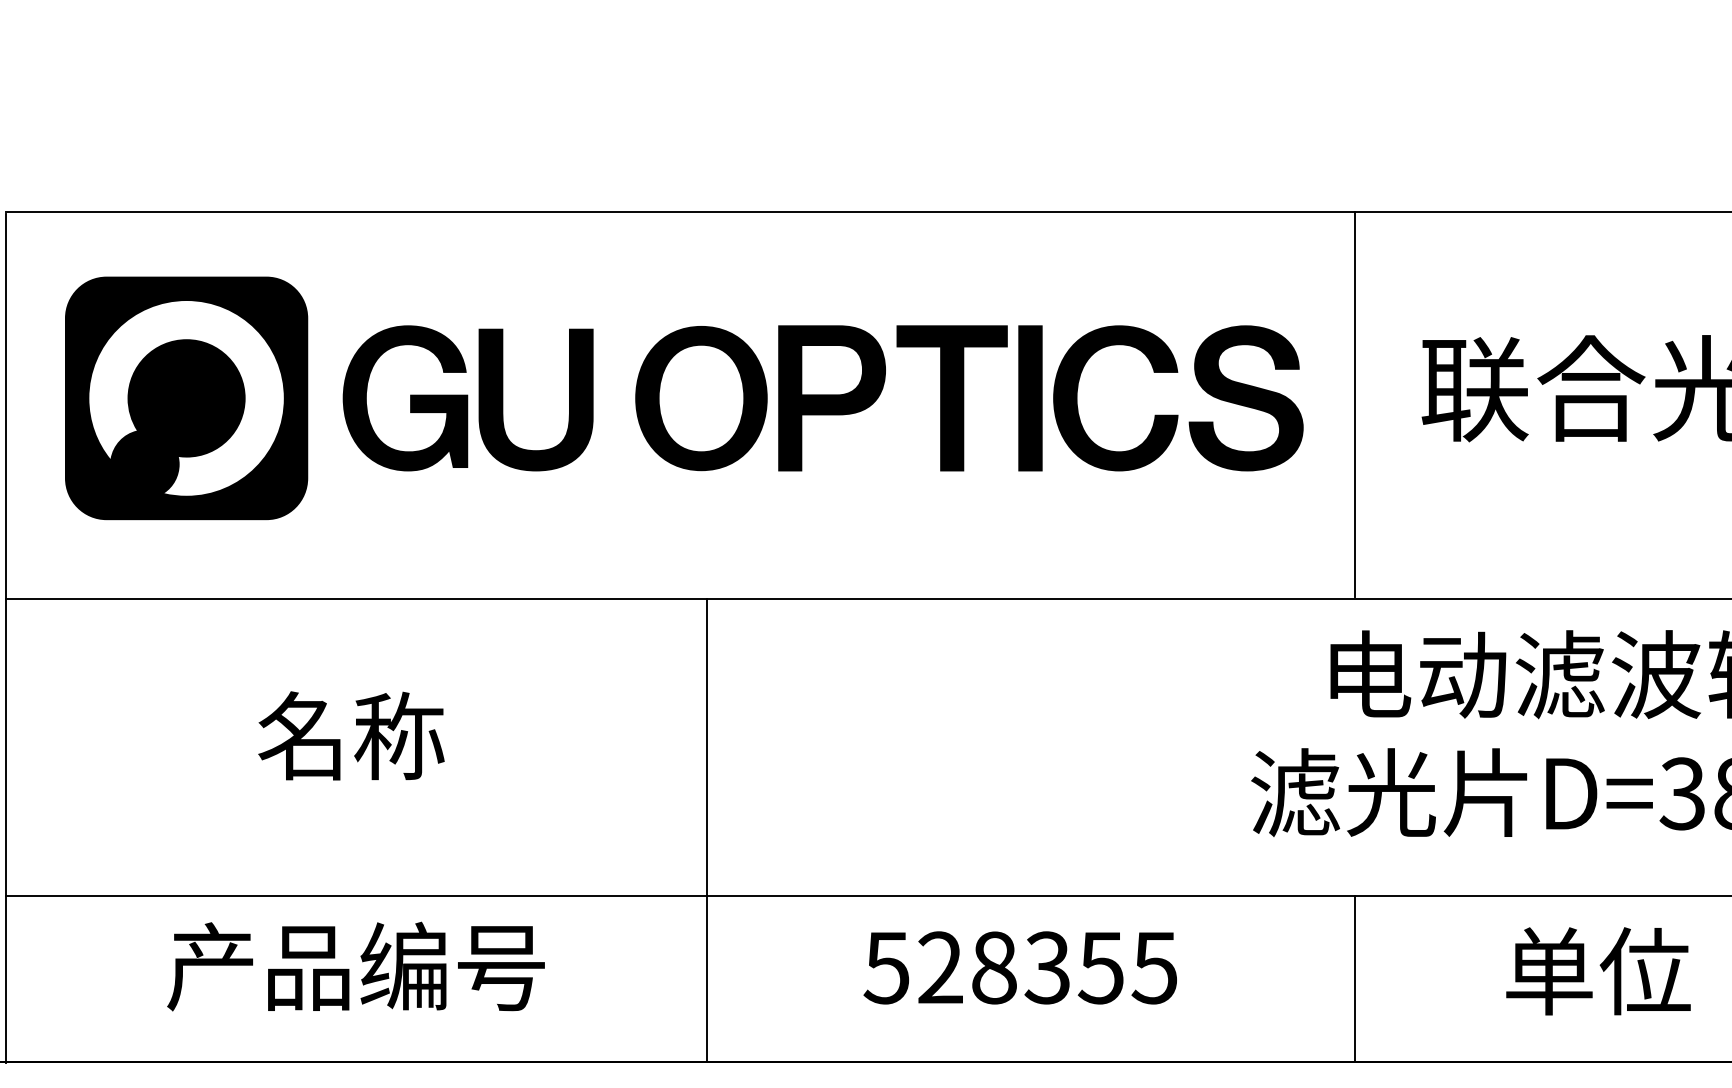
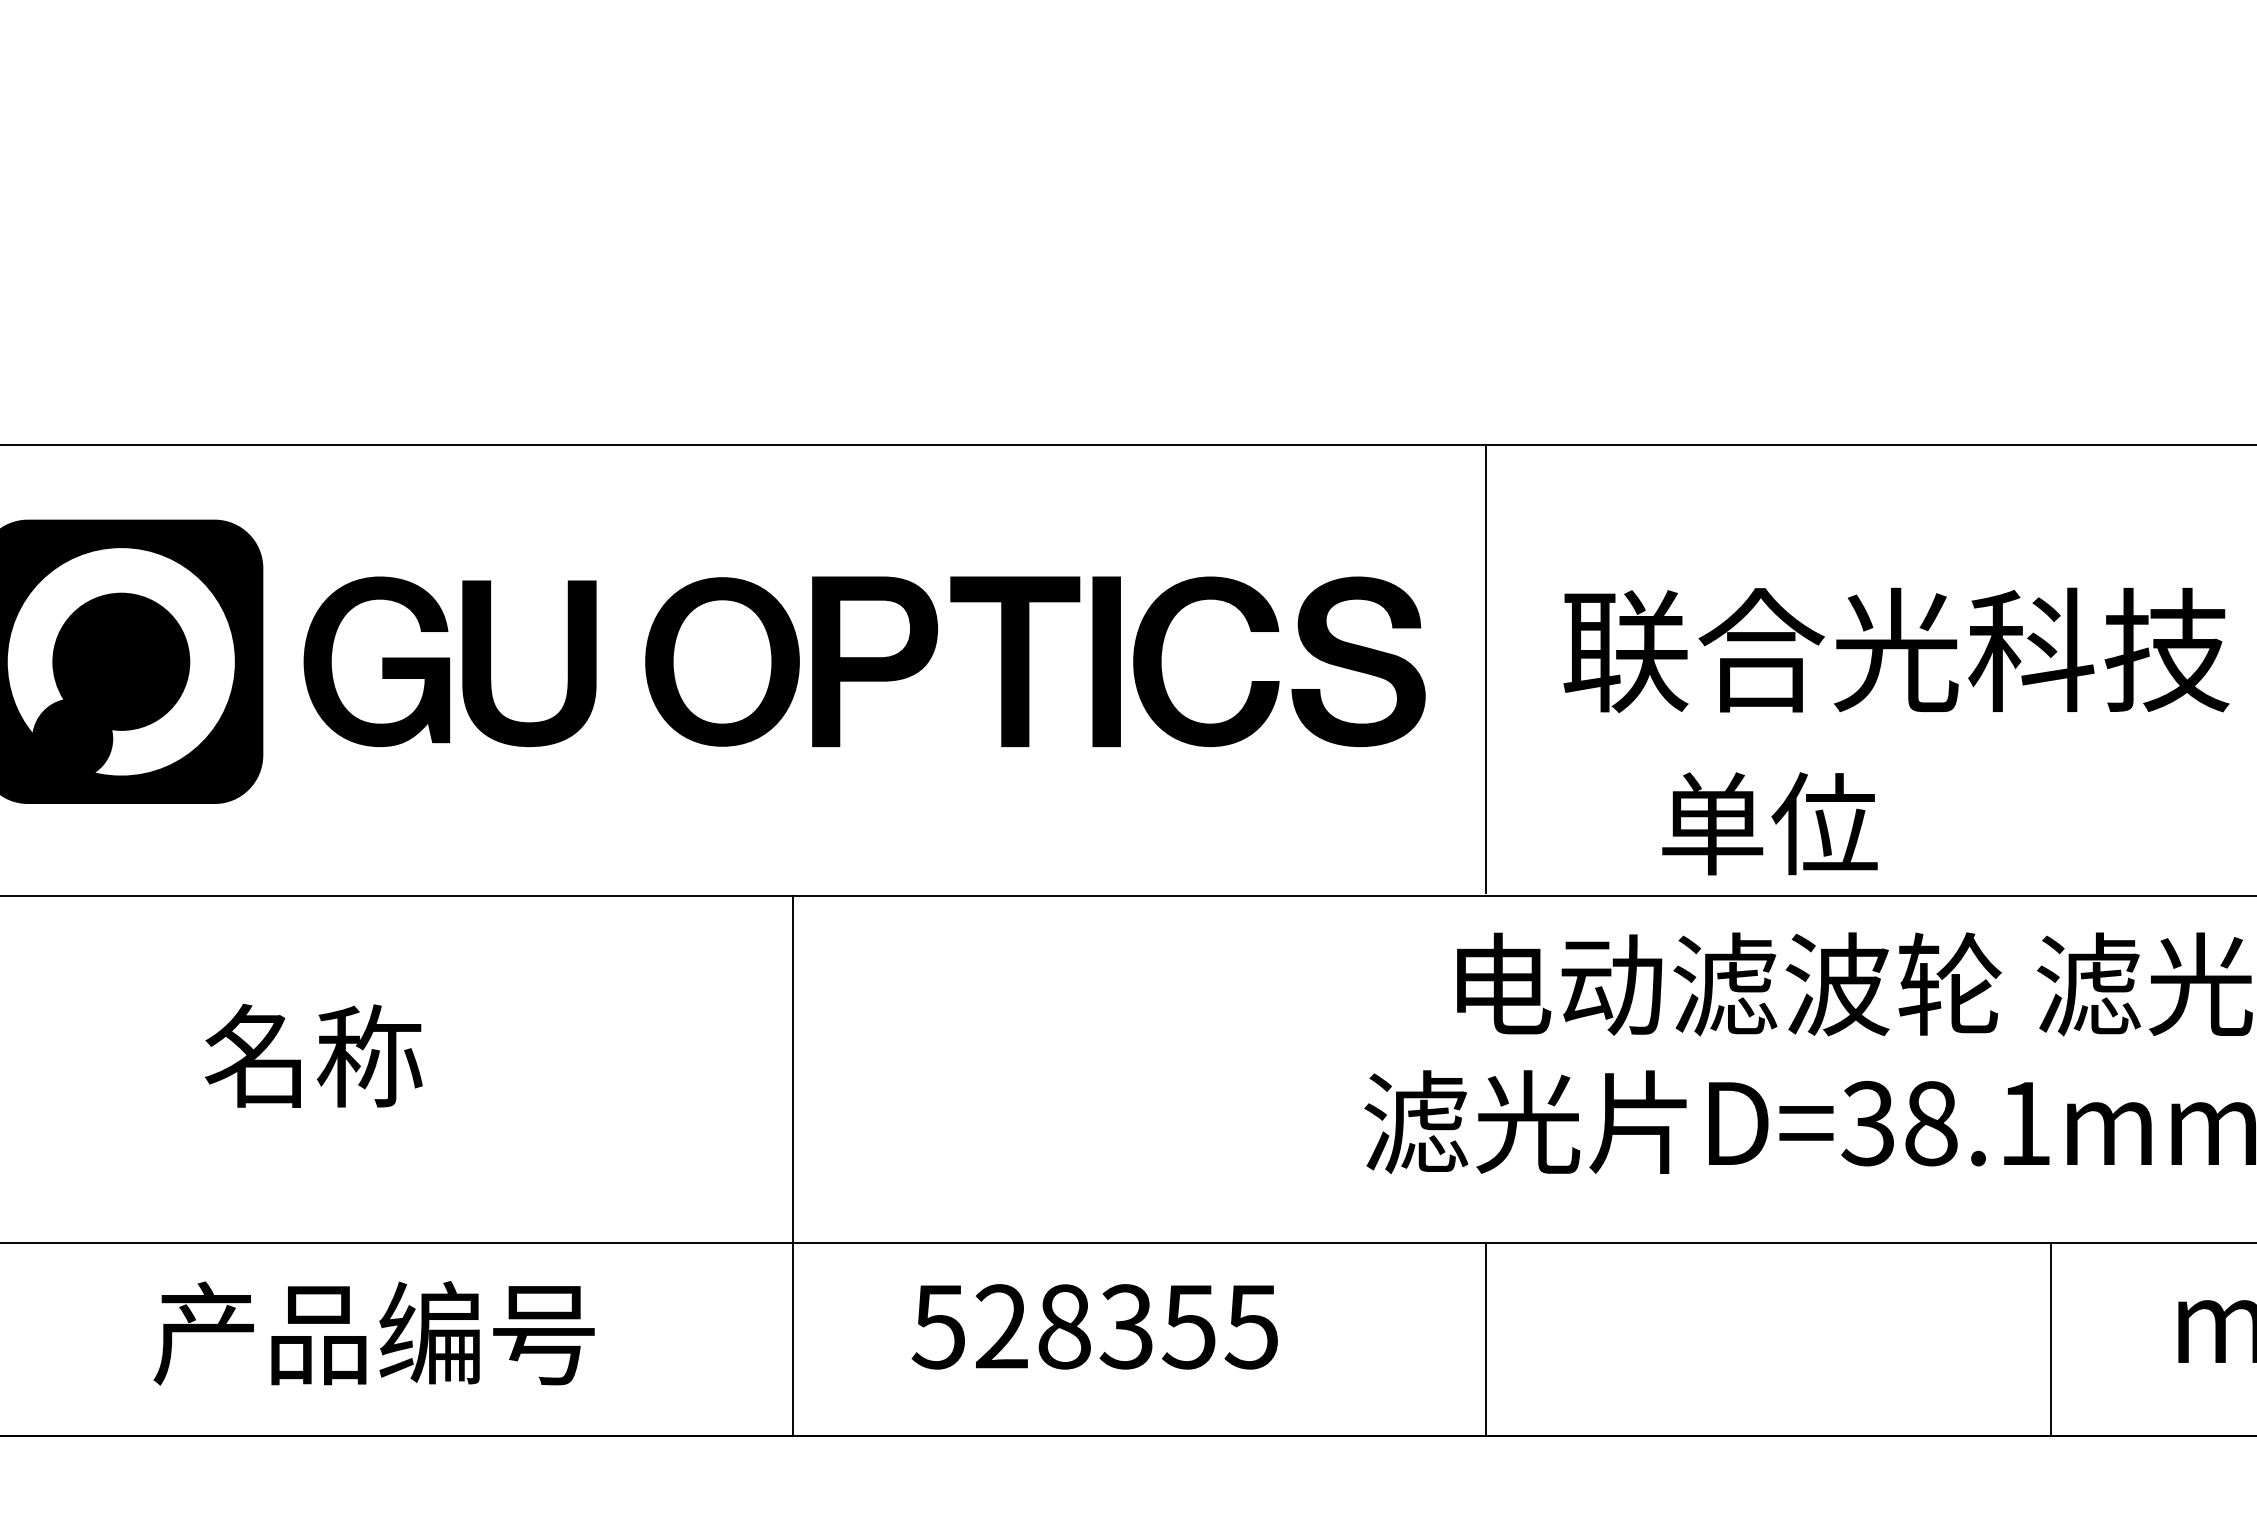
line: (707, 830) -> (793, 1166), moved
text: (355, 966) -> (373, 1333), moved
text: (1598, 971) -> (1769, 823), moved

